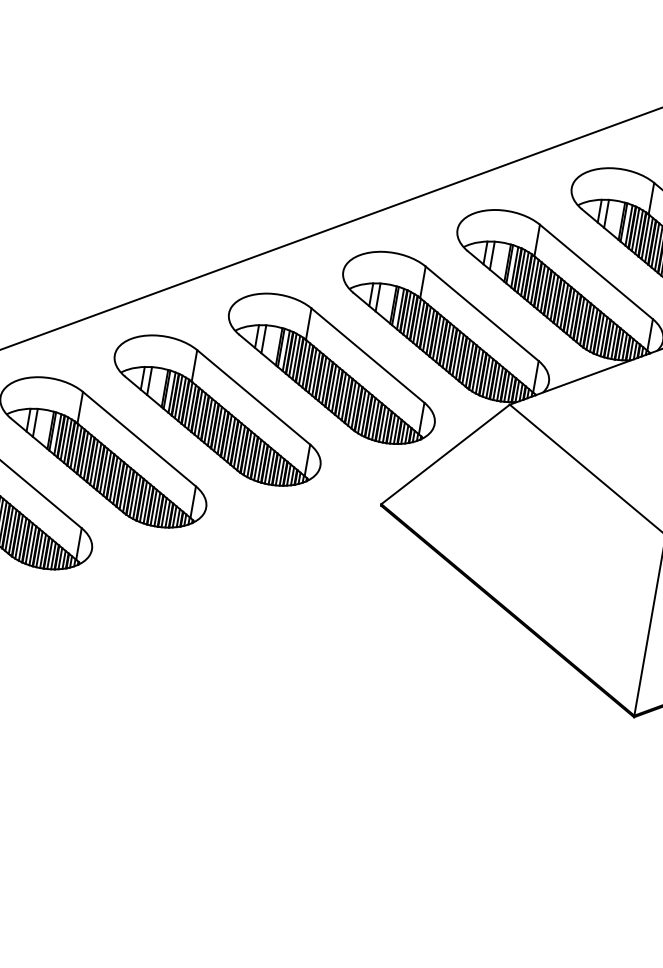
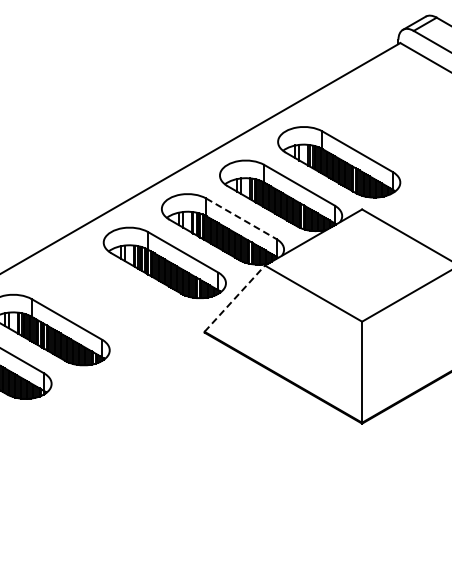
line: (482, 313) -> (241, 218), solid -> dashed
part: (217, 410) -> (106, 296), removed
line: (445, 453) -> (234, 298), solid -> dashed

